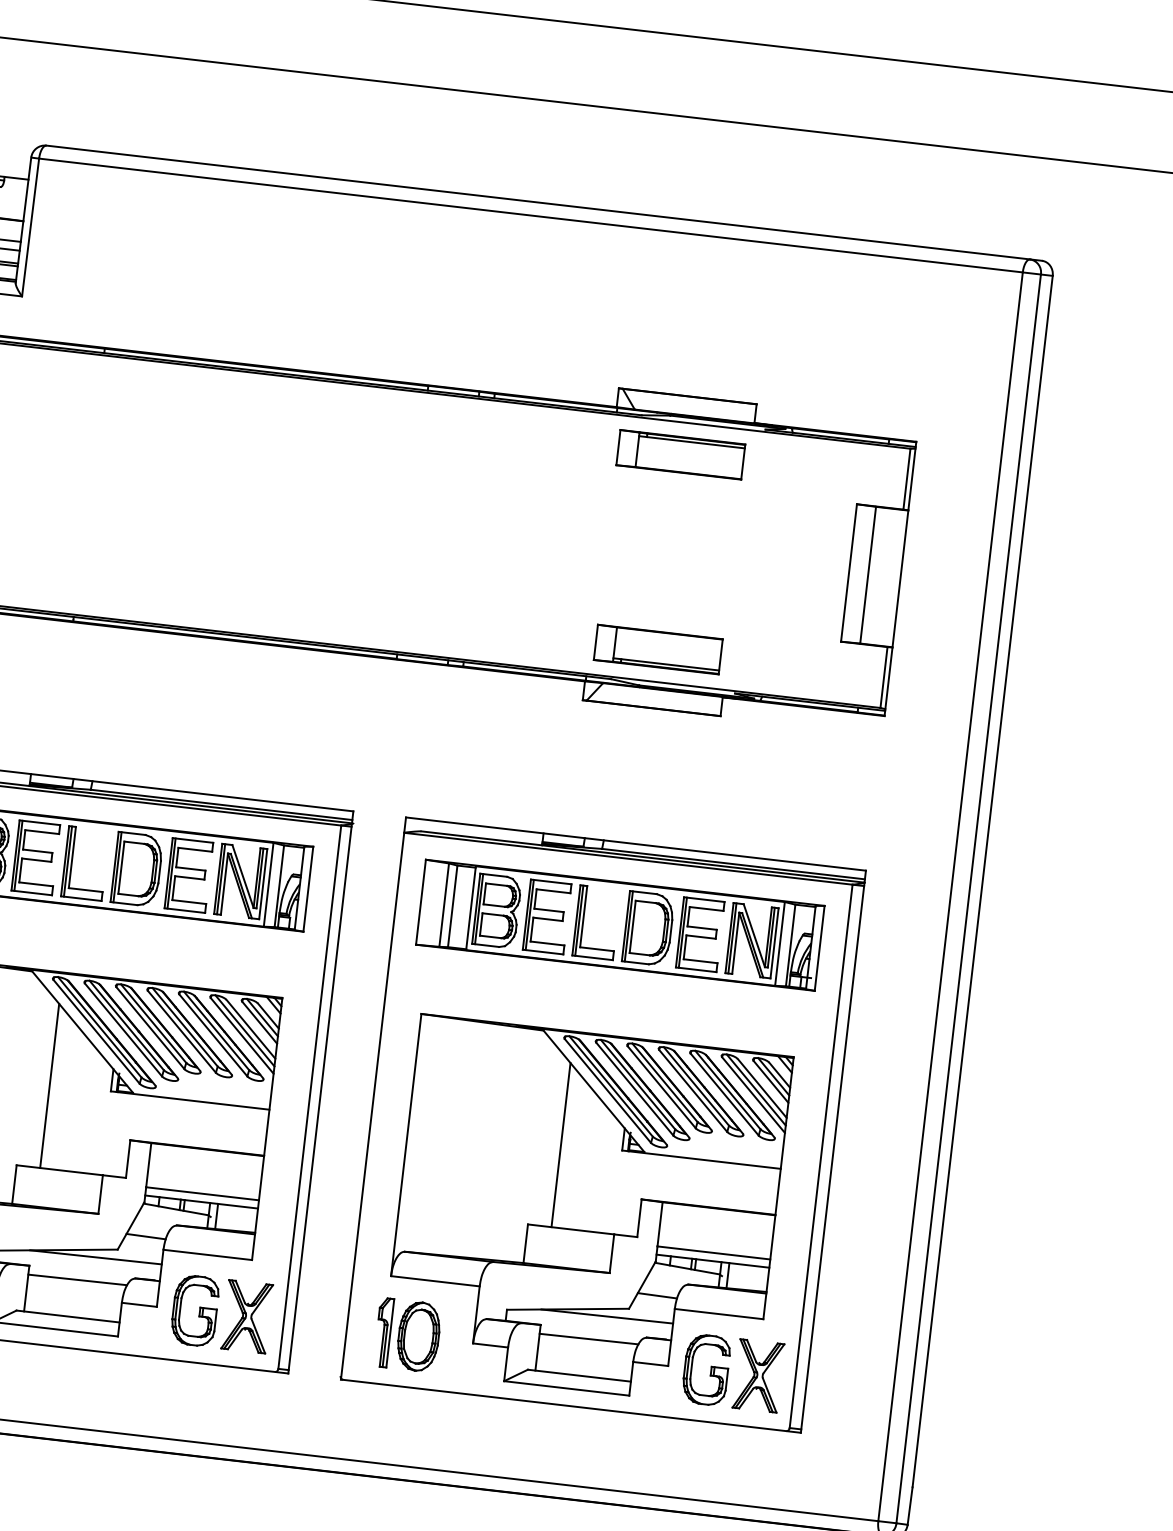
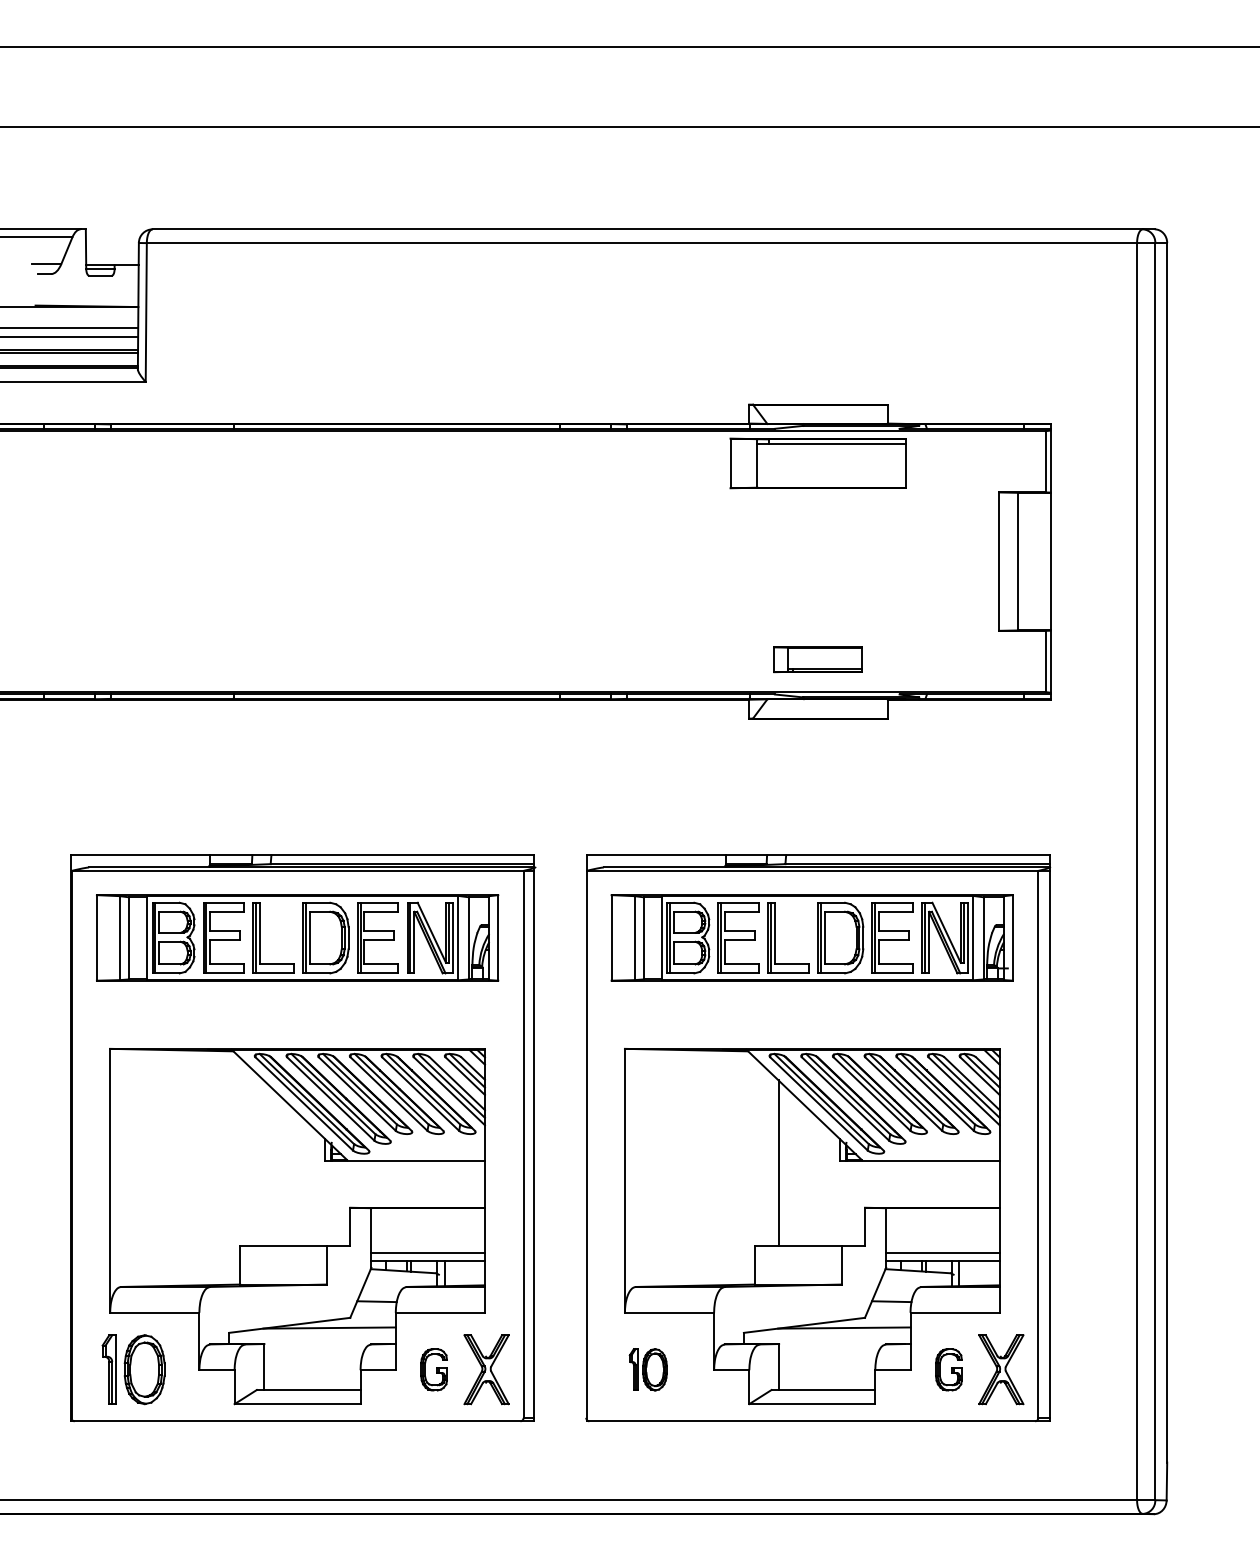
part: (680, 454) -> (817, 463), size x1.4
part: (657, 649) -> (817, 659), size x0.7
line: (49, 1085) -> (263, 1162), removed
line: (77, 1279) -> (313, 1352), removed
part: (194, 1310) -> (433, 1369), size x0.6
part: (408, 1335) -> (648, 1369), size x0.6
line: (588, 1339) -> (828, 1352), removed
part: (706, 1369) -> (948, 1369), size x0.6

